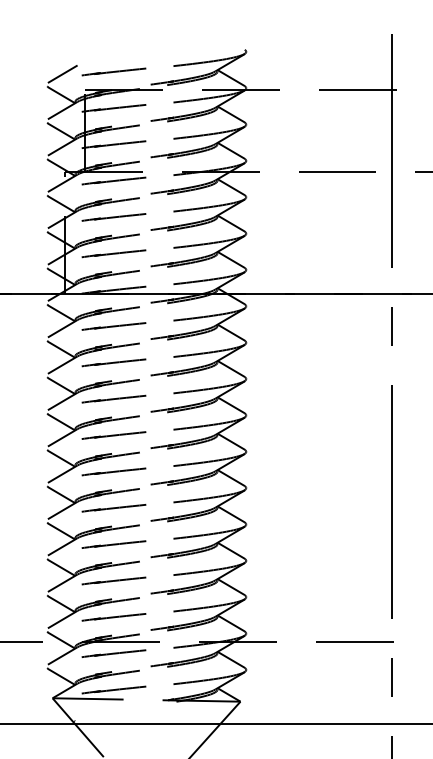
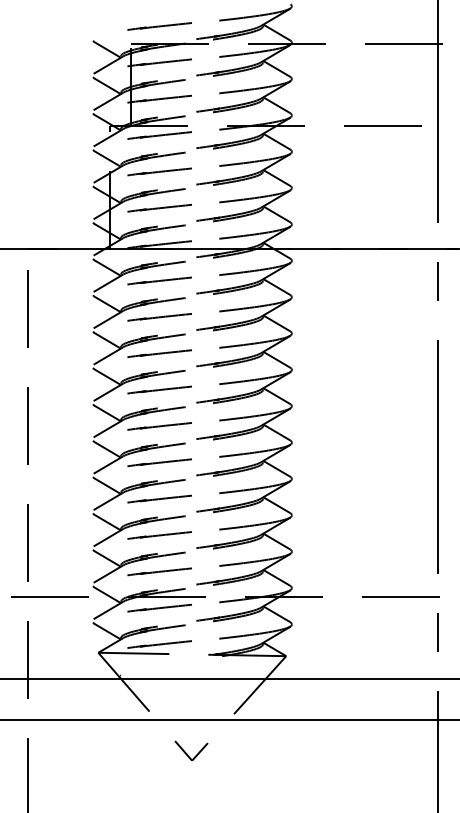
line: (62, 73) -> (108, 28), removed

